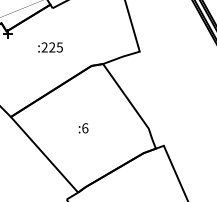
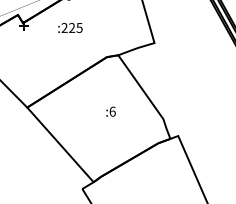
text: (50, 47) -> (70, 27), moved
text: (83, 128) -> (110, 111), moved

